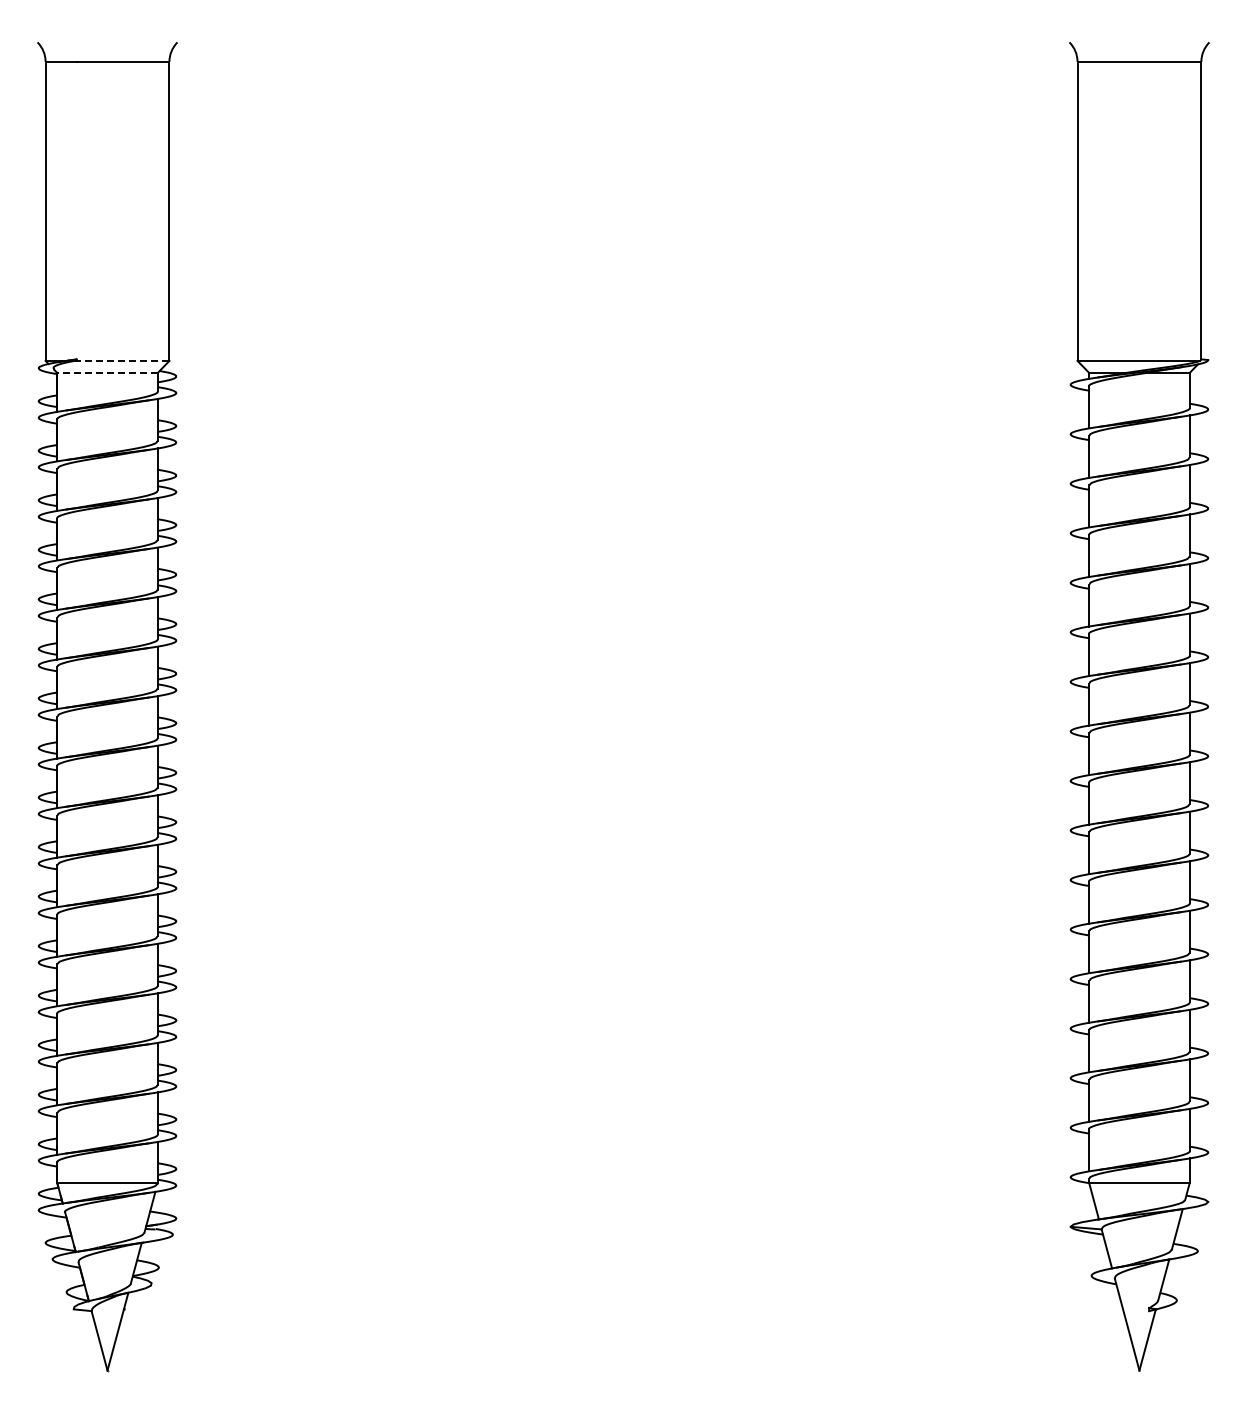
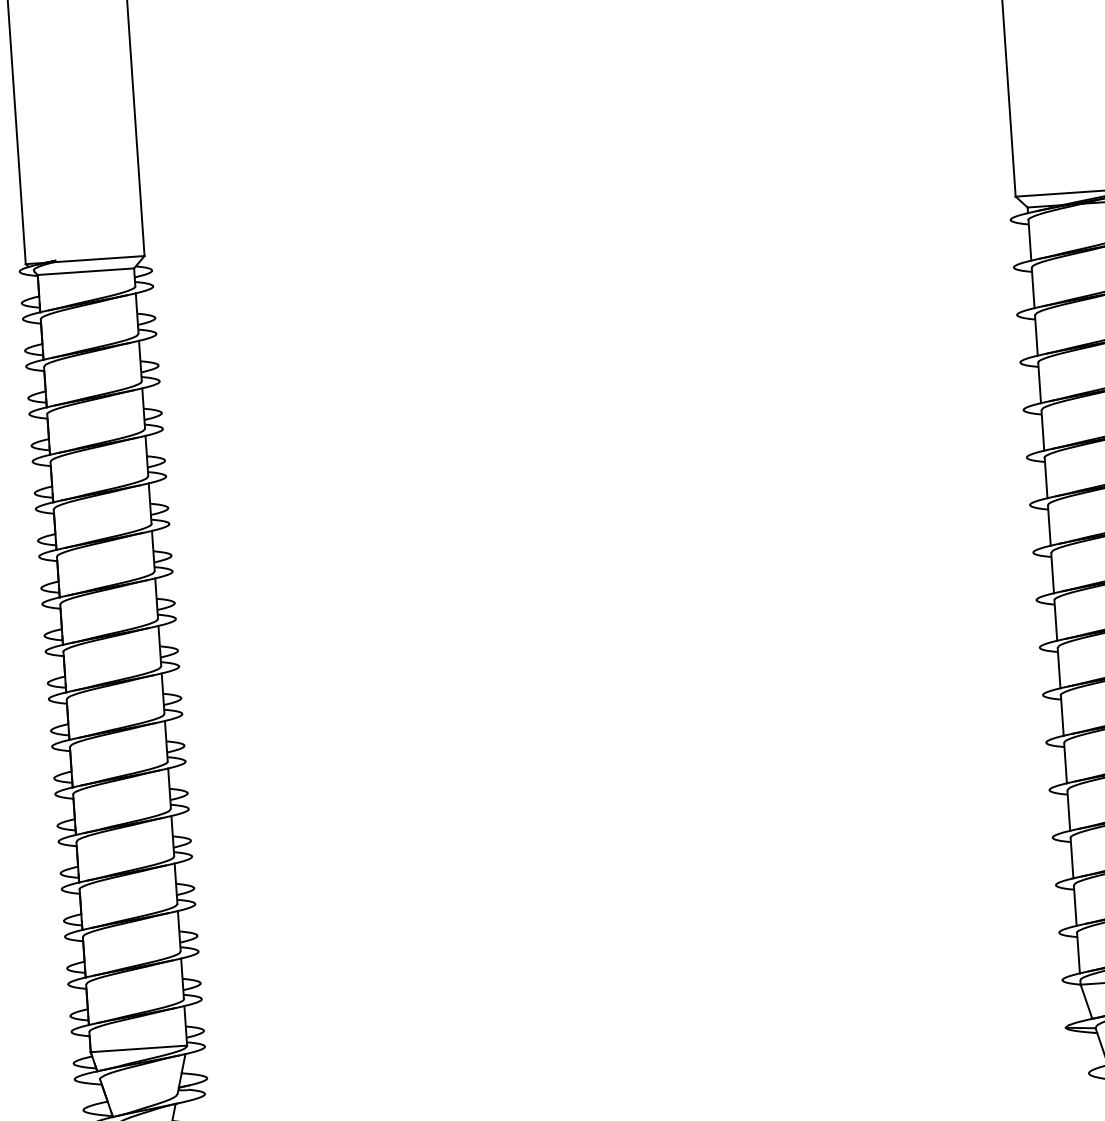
line: (121, 360) -> (98, 258), dashed -> solid
line: (107, 372) -> (85, 271), dashed -> solid

